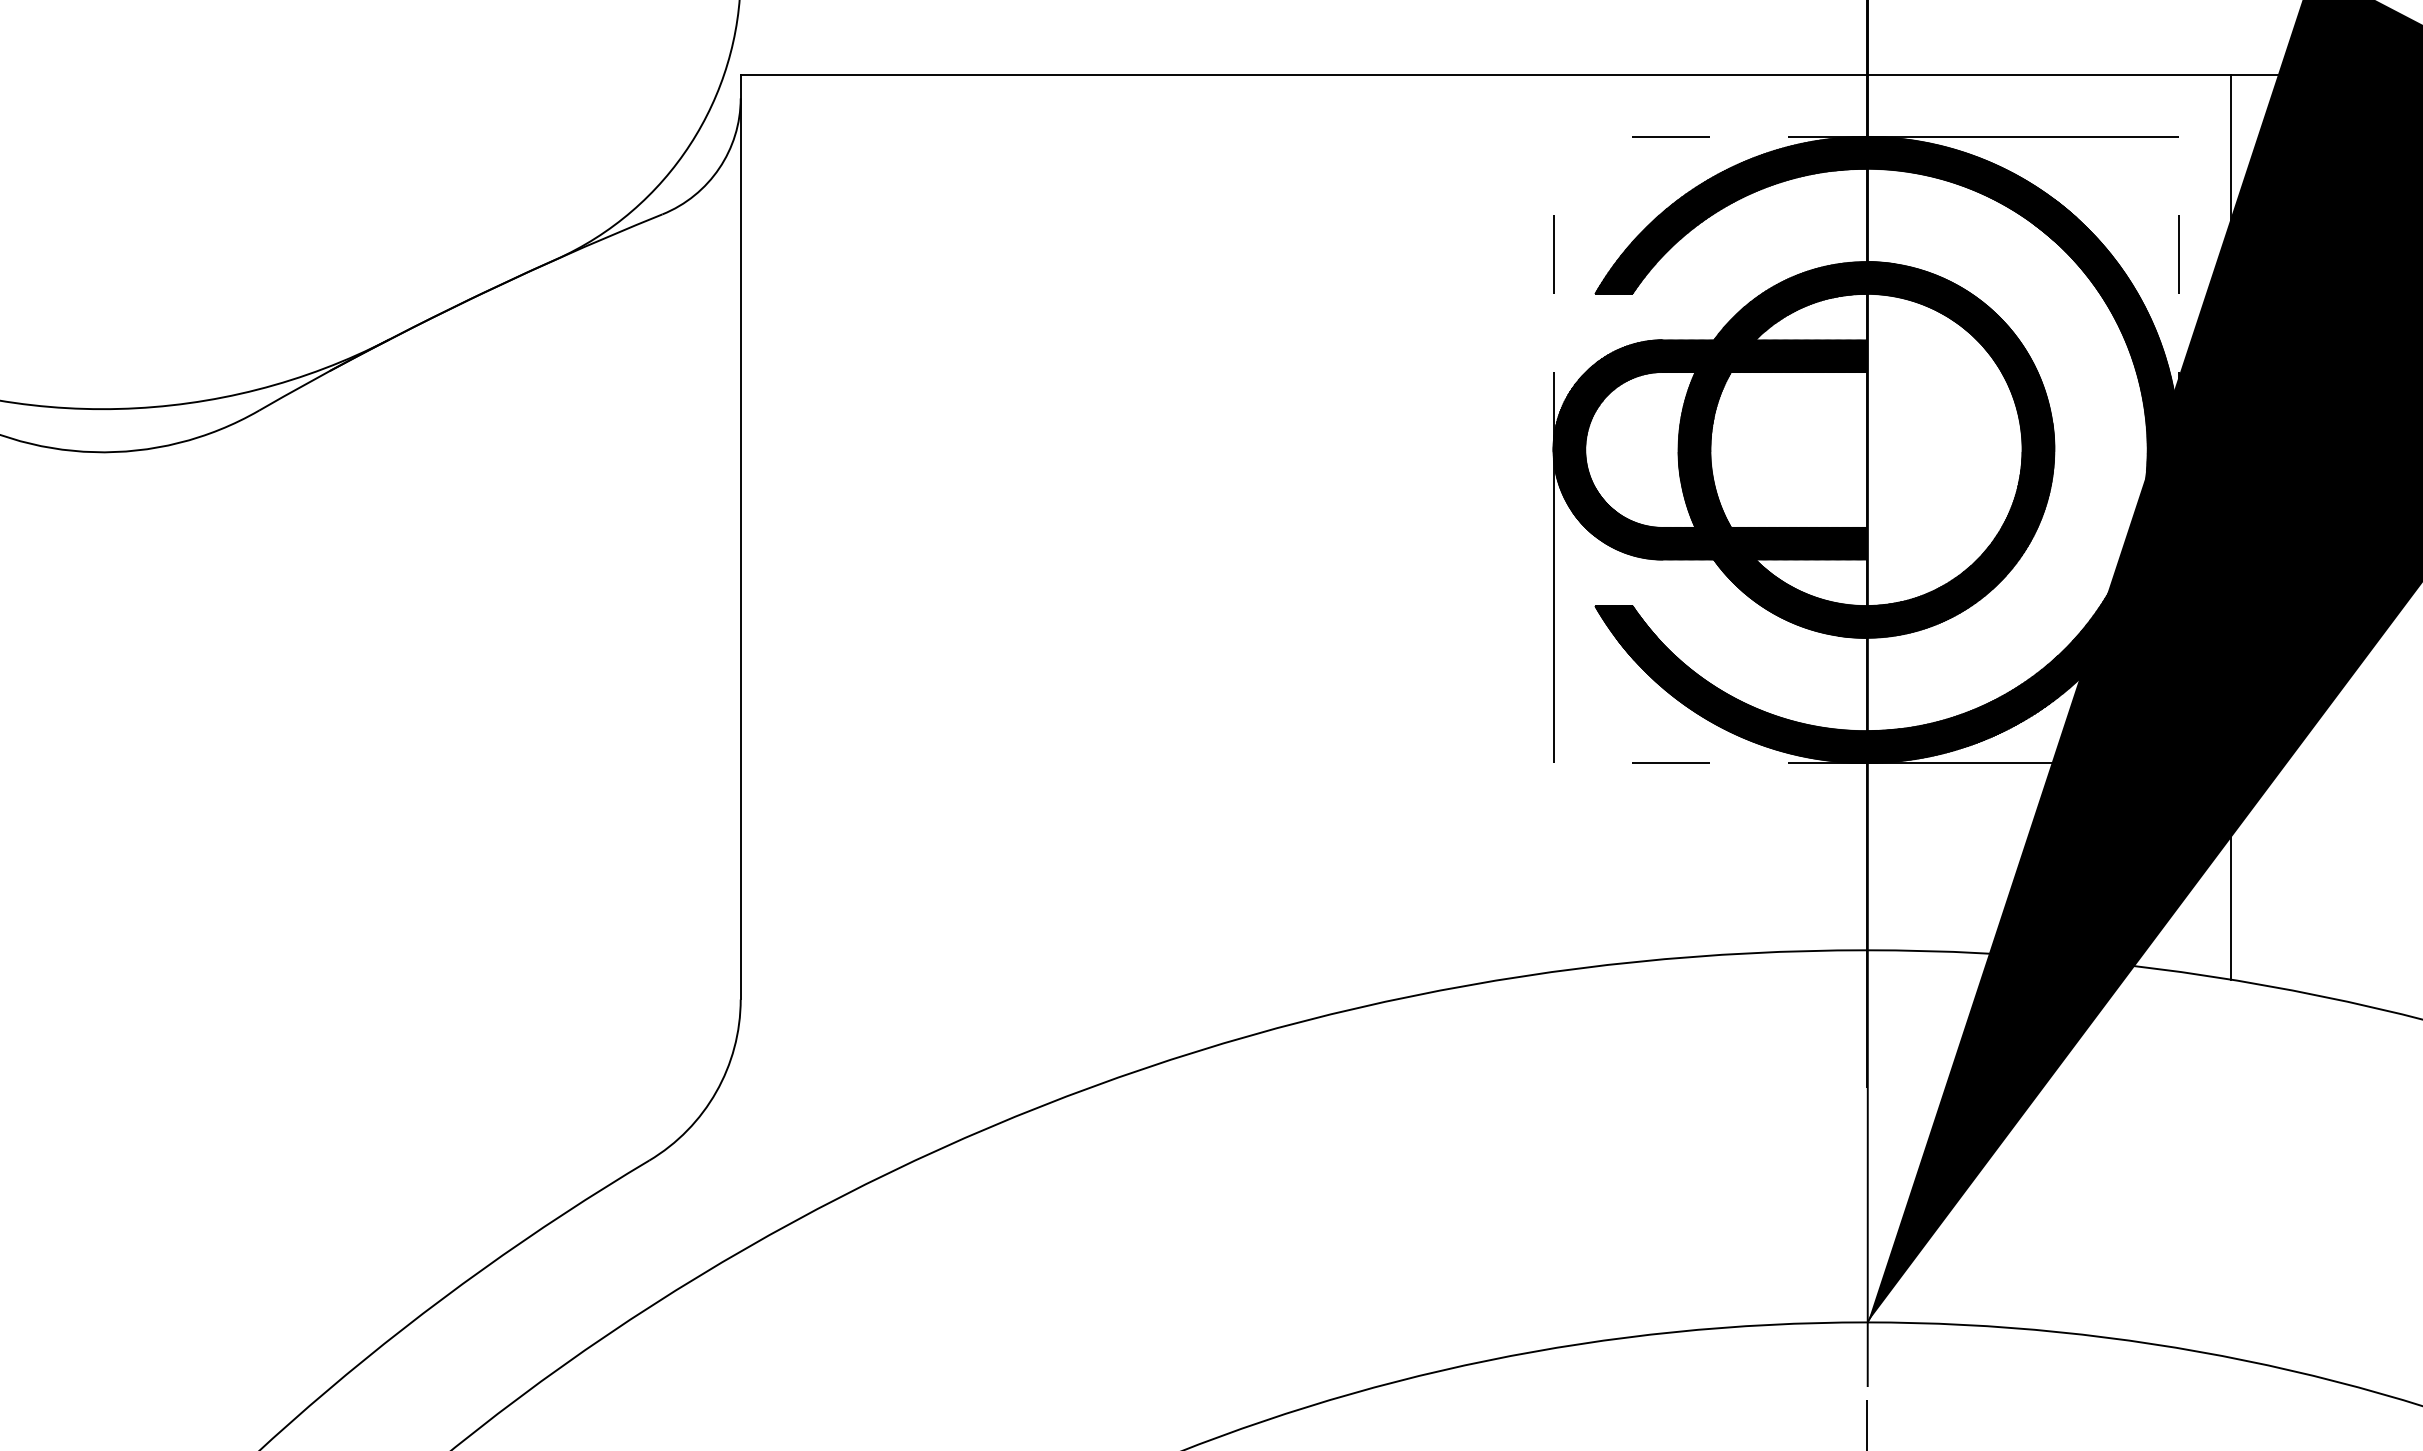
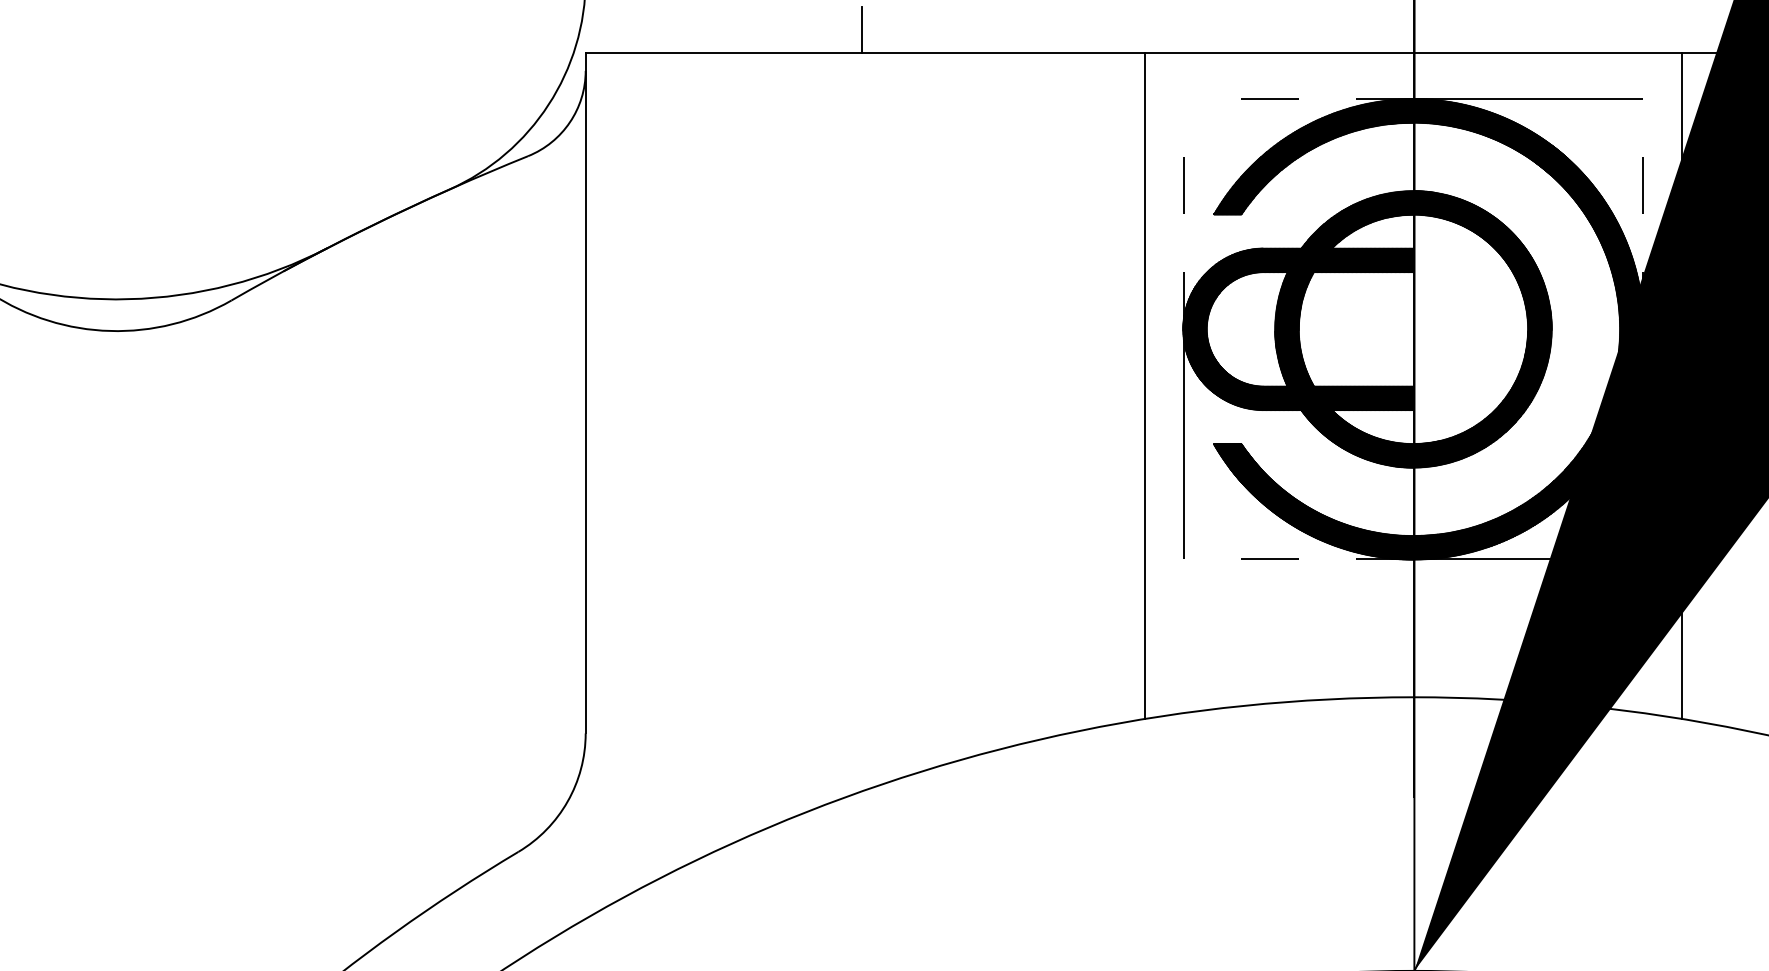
line: (1115, 43) -> (861, 30), added
line: (1501, 527) -> (1145, 386), added

